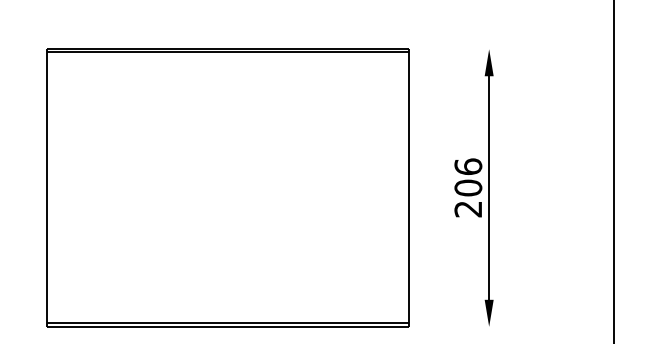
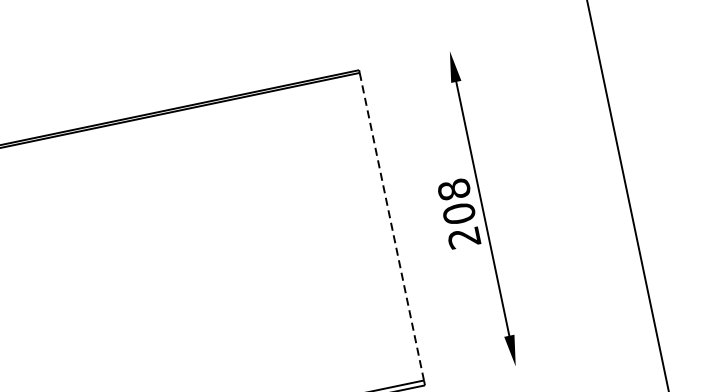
text: (468, 166) -> (454, 189), 206 -> 208
line: (409, 187) -> (392, 227), solid -> dashed

